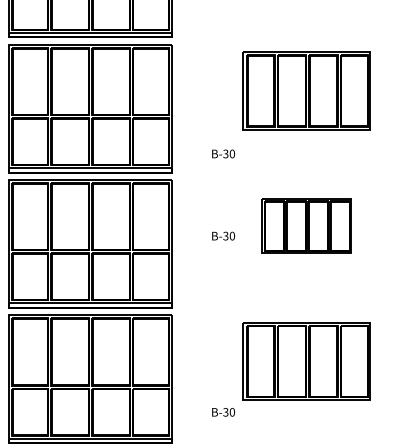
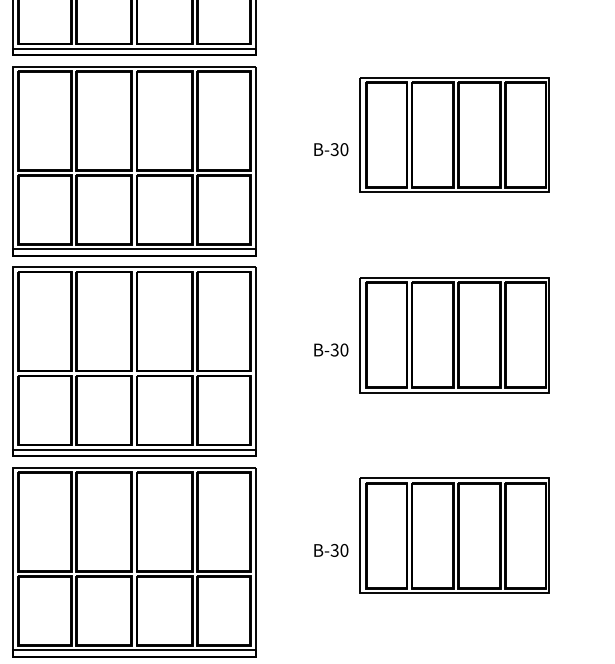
text: (223, 153) -> (331, 148), moved
part: (306, 226) -> (454, 335), size x1.43
text: (223, 412) -> (331, 550), moved

